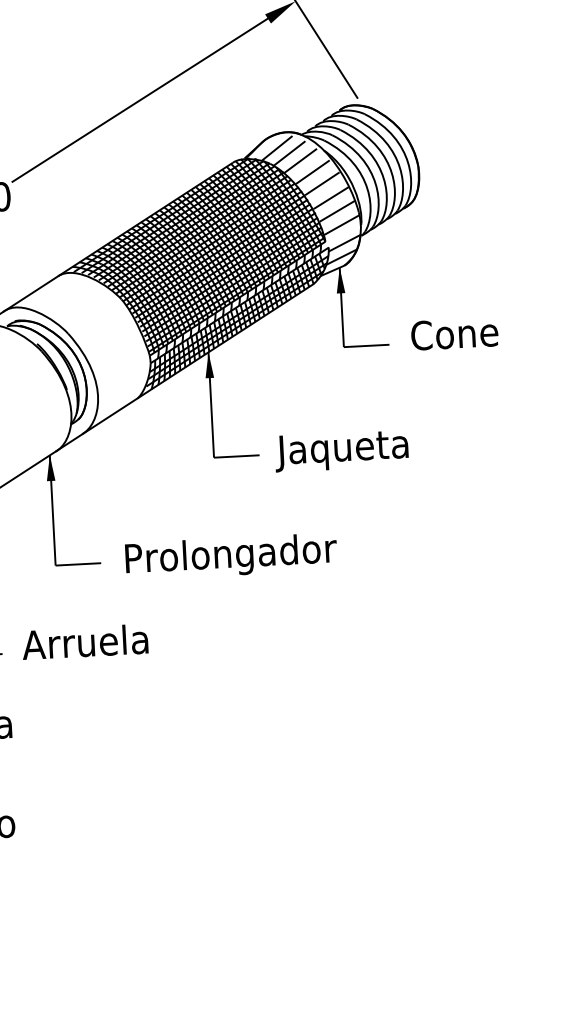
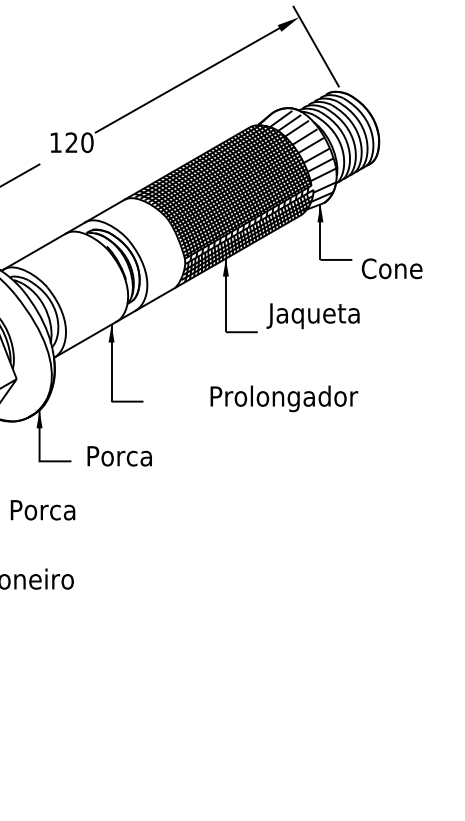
text: (453, 333) -> (391, 268), moved
text: (340, 451) -> (312, 316), moved
text: (231, 556) -> (284, 398), moved
text: (85, 641) -> (129, 455), Arruela -> Porca

